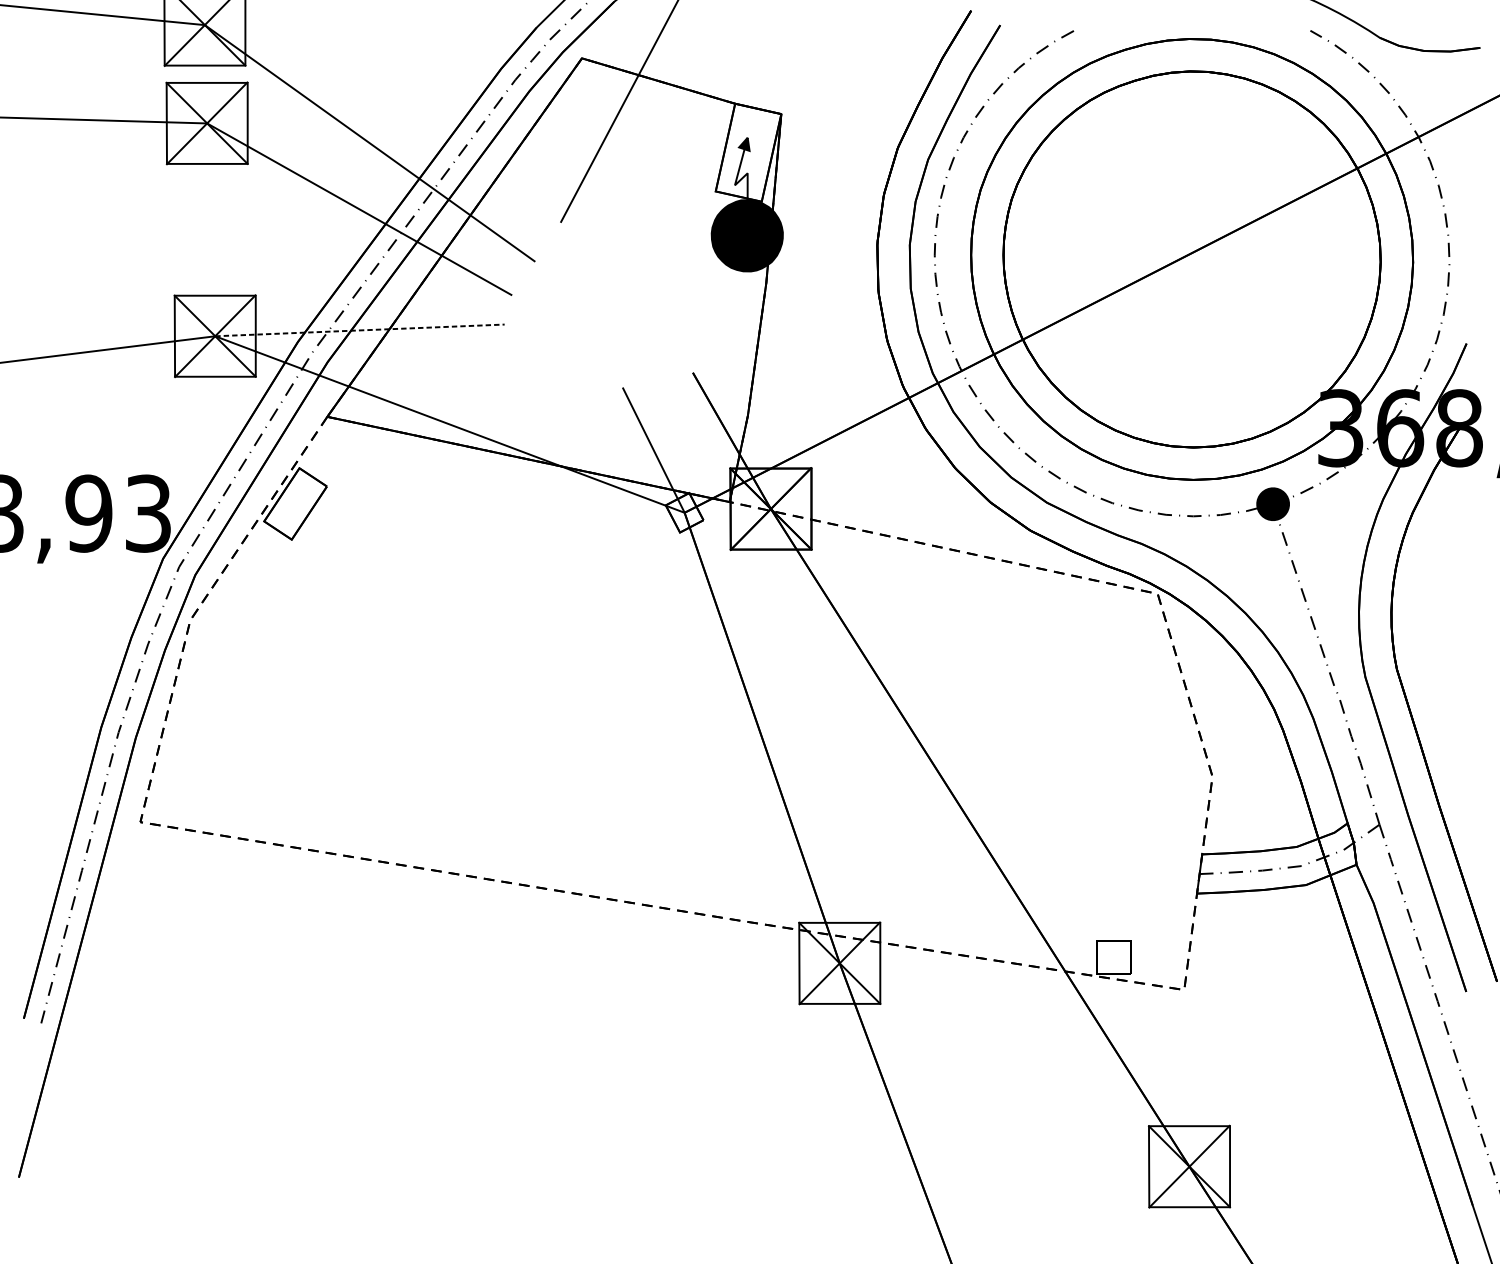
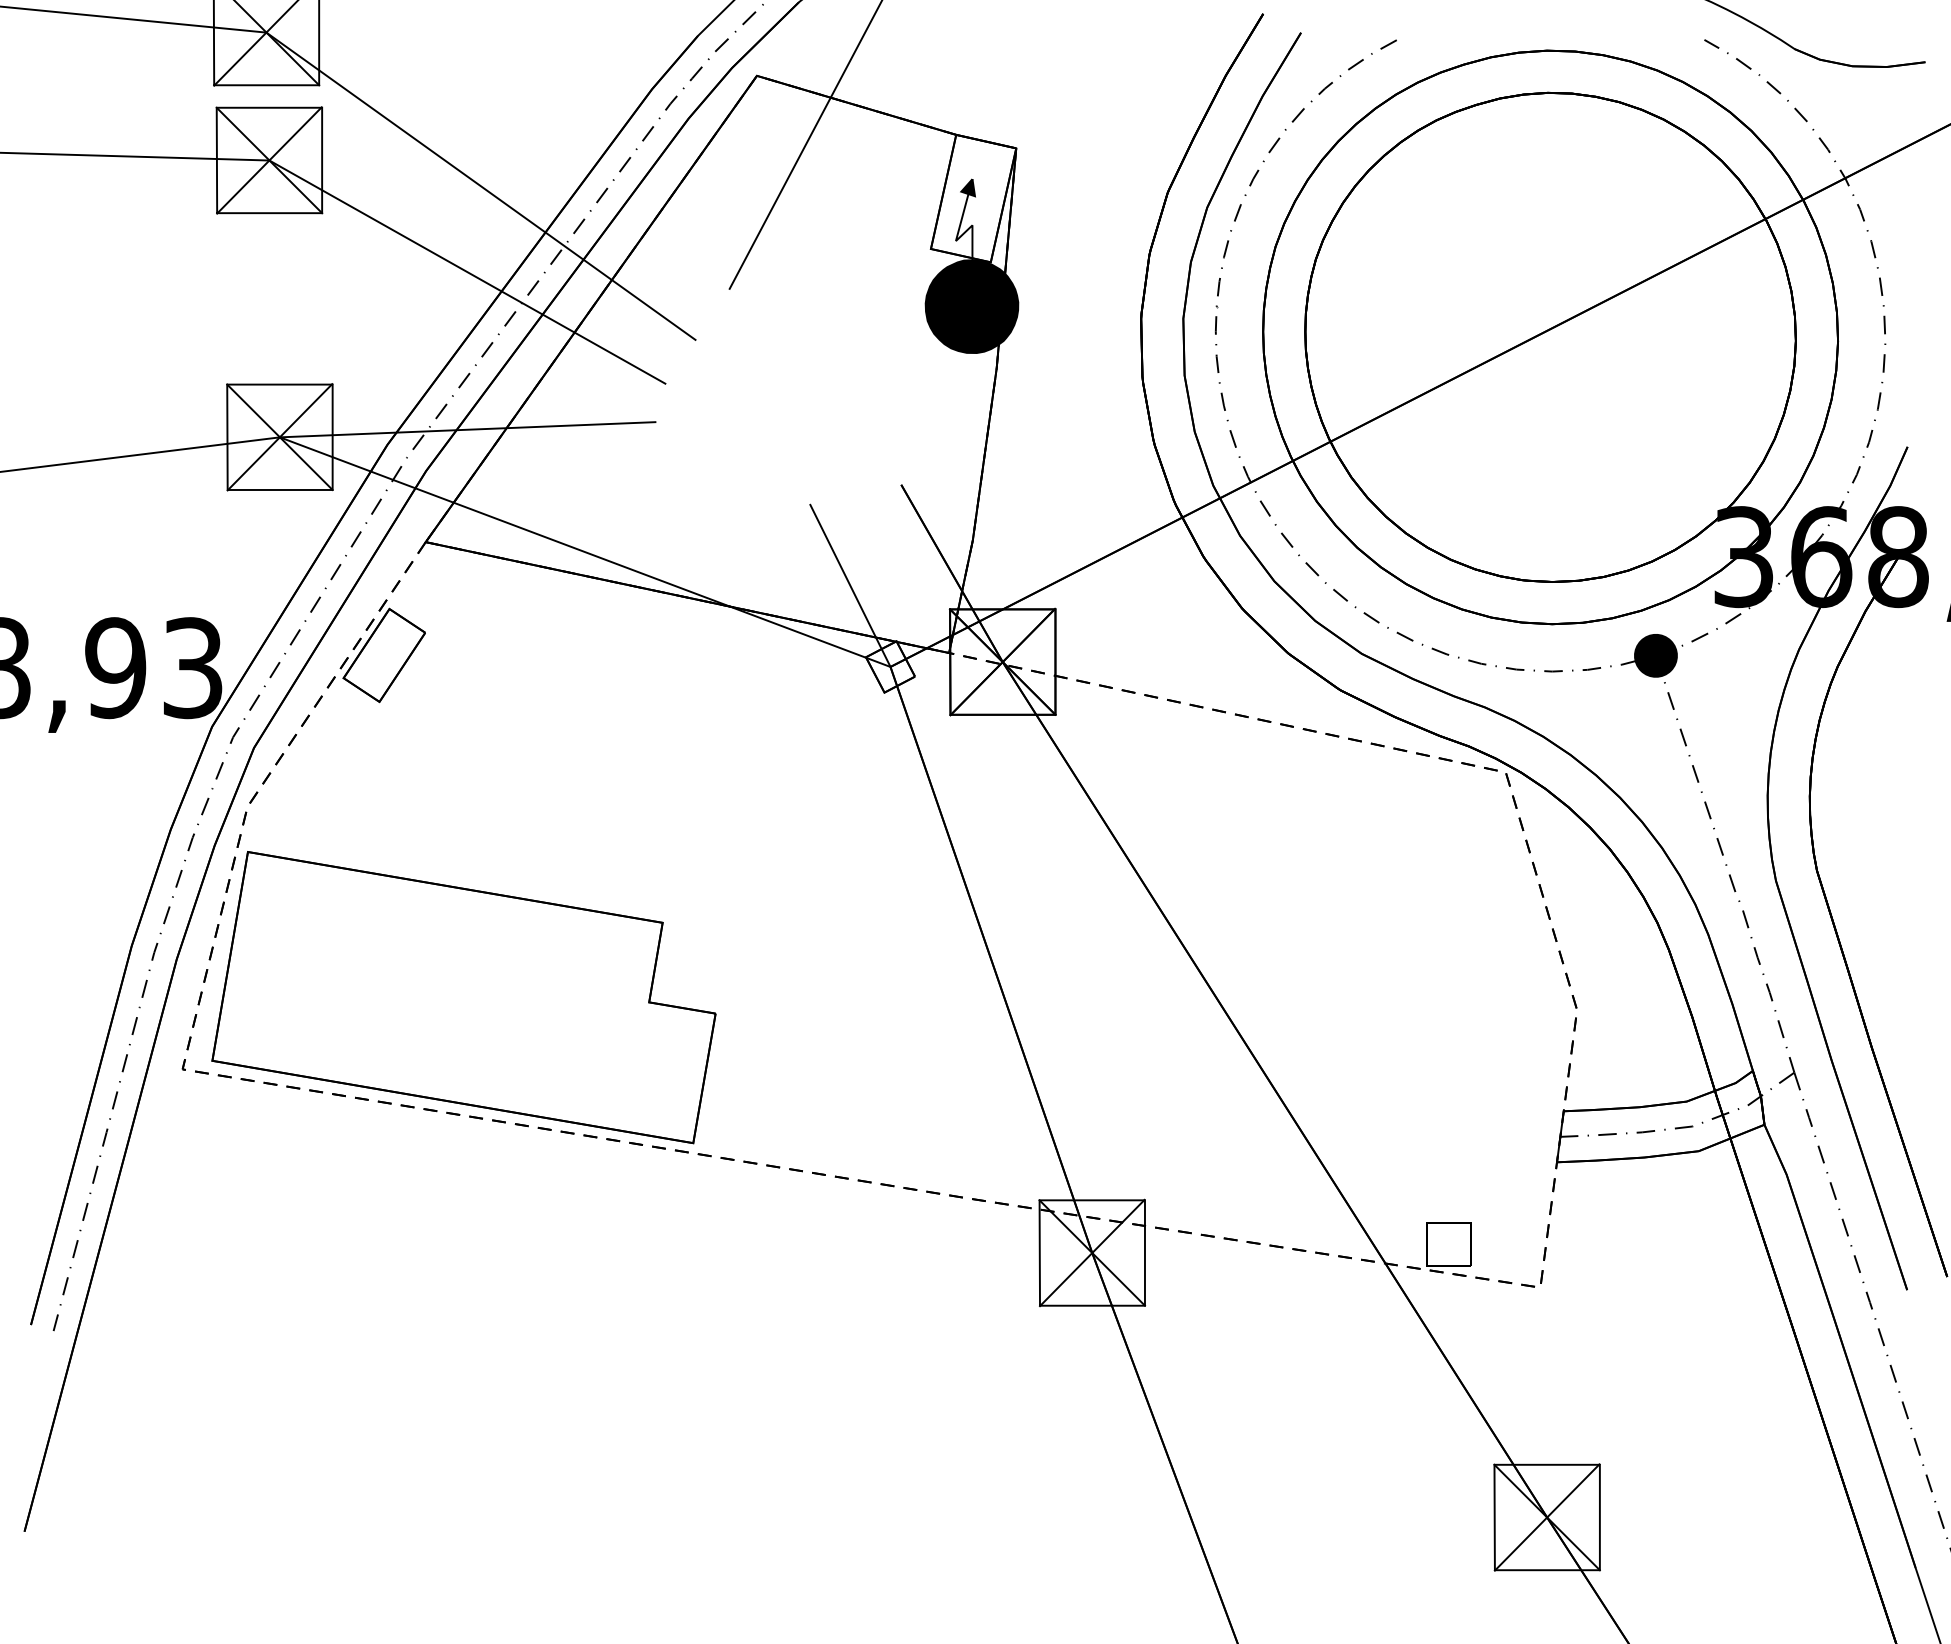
line: (360, 330) -> (468, 429), dashed -> solid
part: (356, 766) -> (463, 997), added

